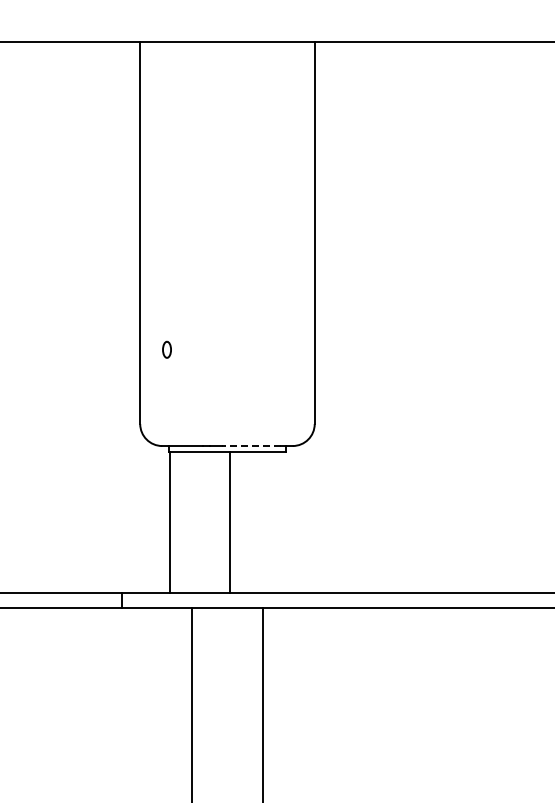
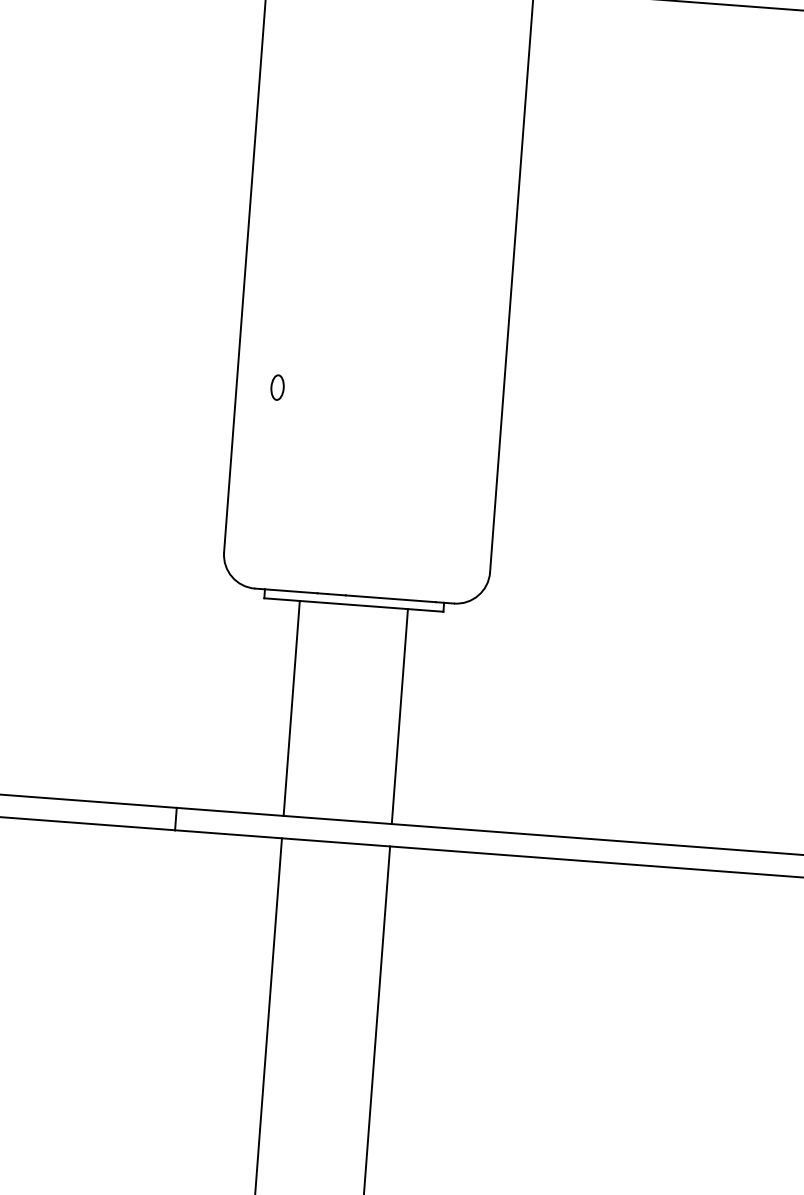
part: (166, 349) -> (276, 387), moved
line: (251, 446) -> (391, 599), dashed -> solid
line: (170, 521) -> (292, 707), moved
line: (229, 521) -> (399, 715), moved

